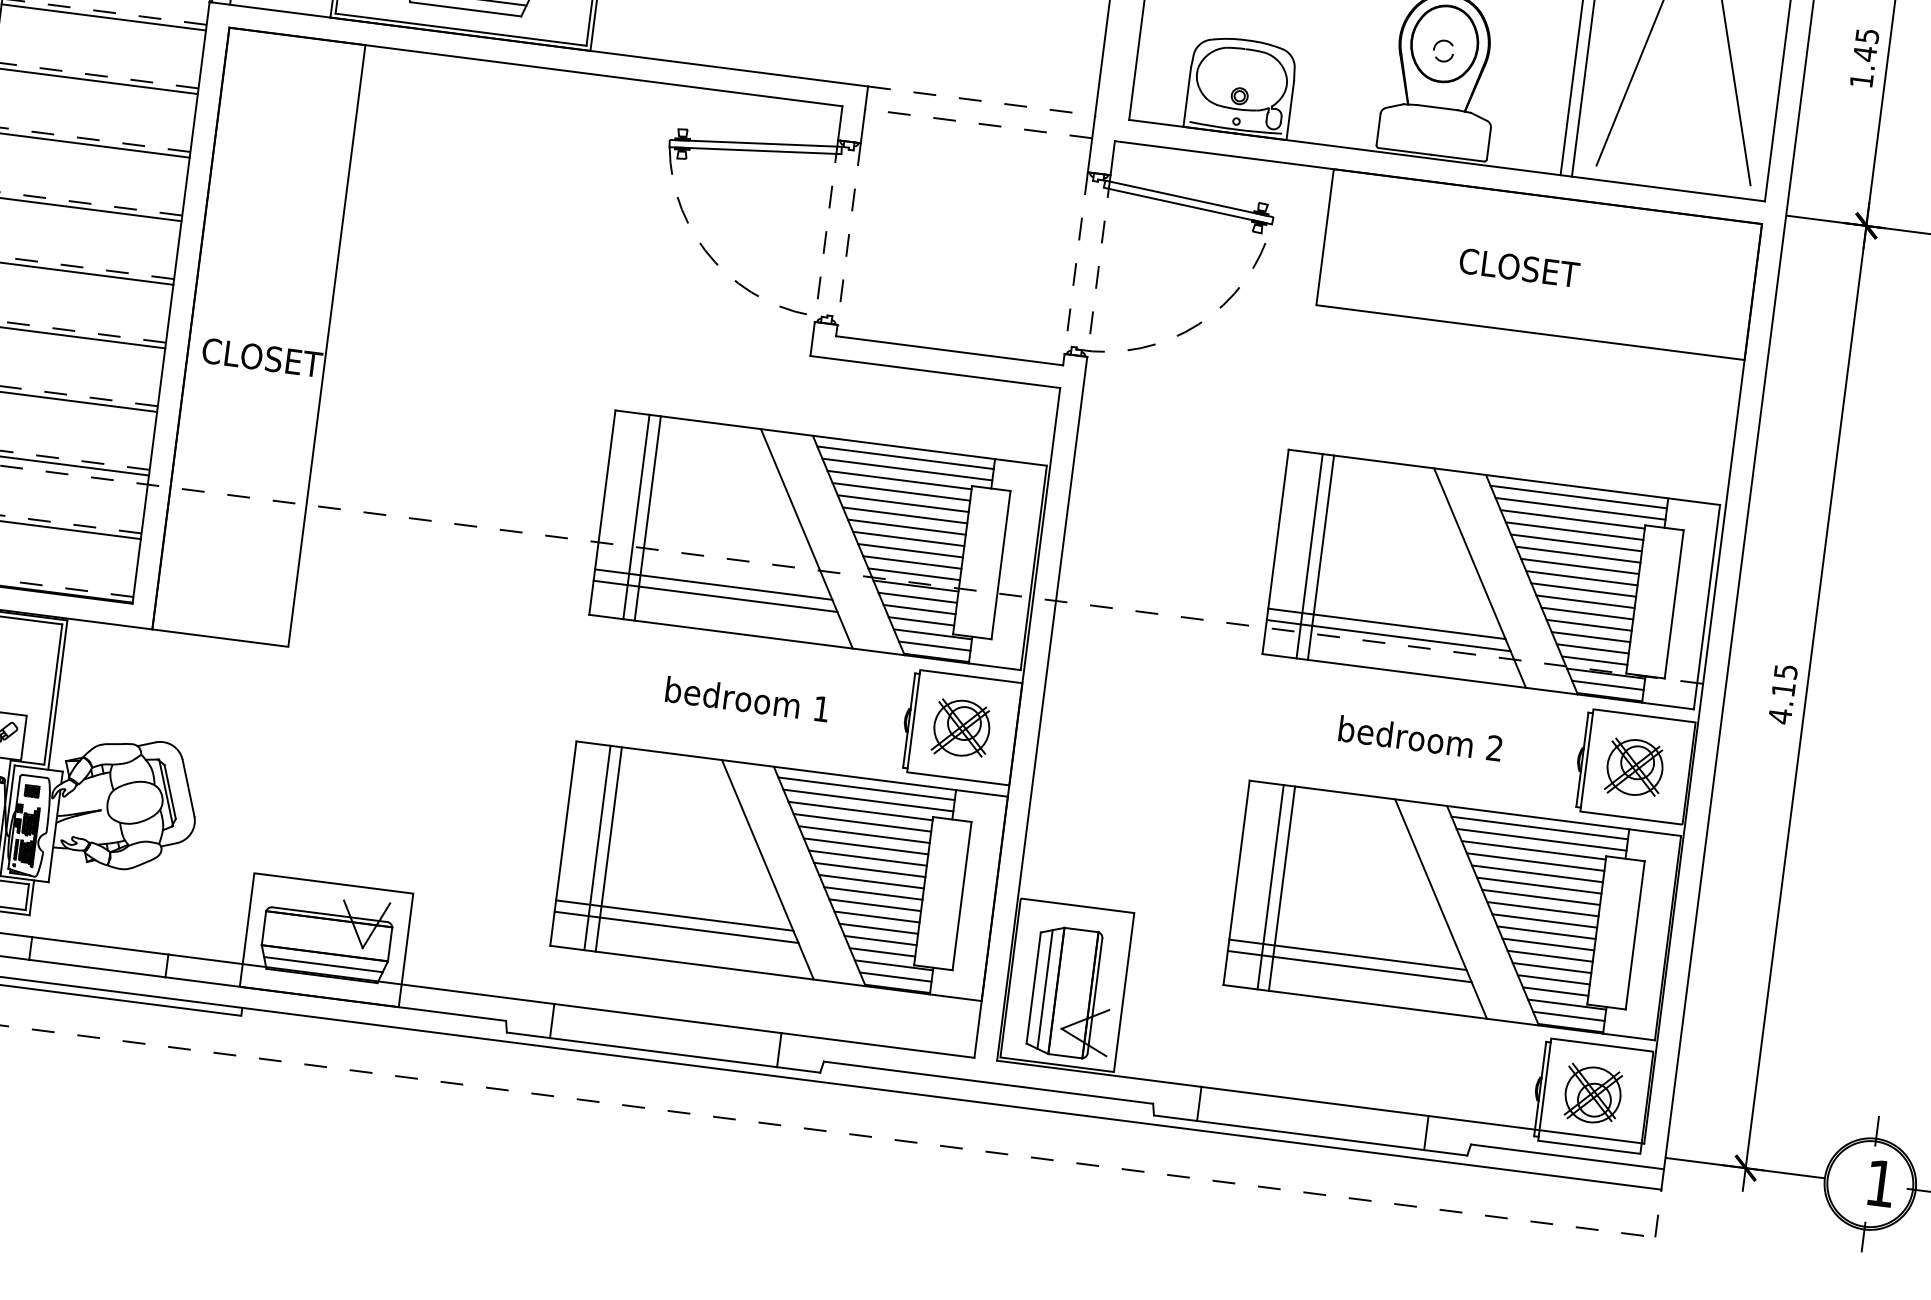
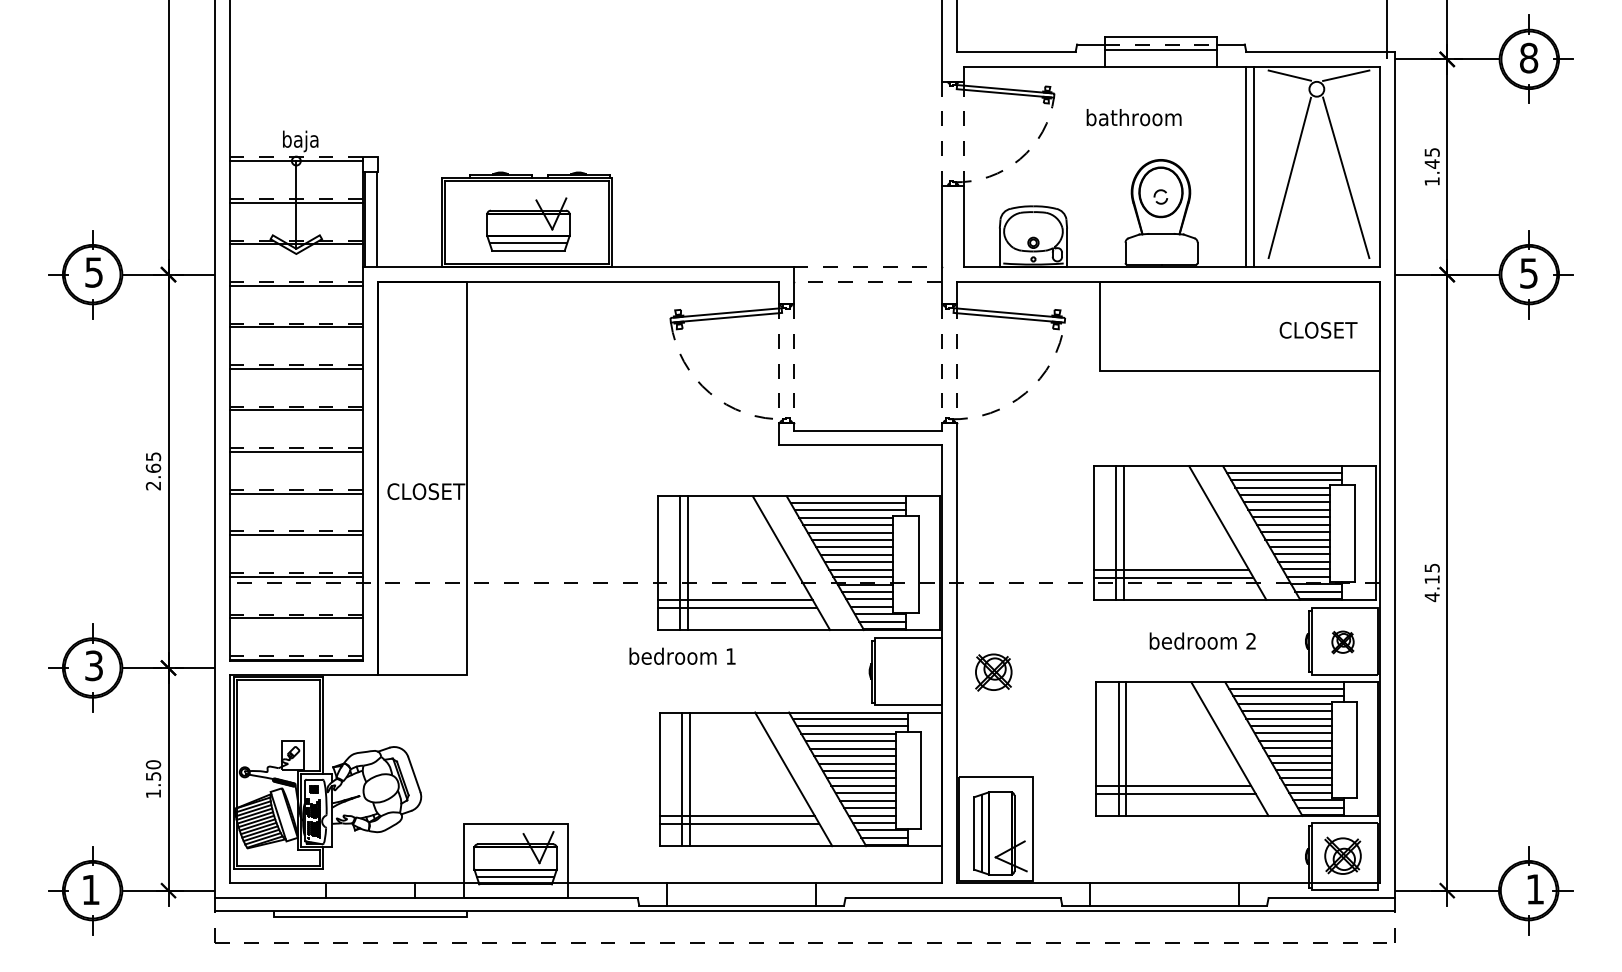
text: (1519, 266) -> (1318, 329), moved
text: (747, 698) -> (682, 655), moved
part: (961, 728) -> (993, 672), moved
part: (1634, 768) -> (1342, 642), size x0.6

